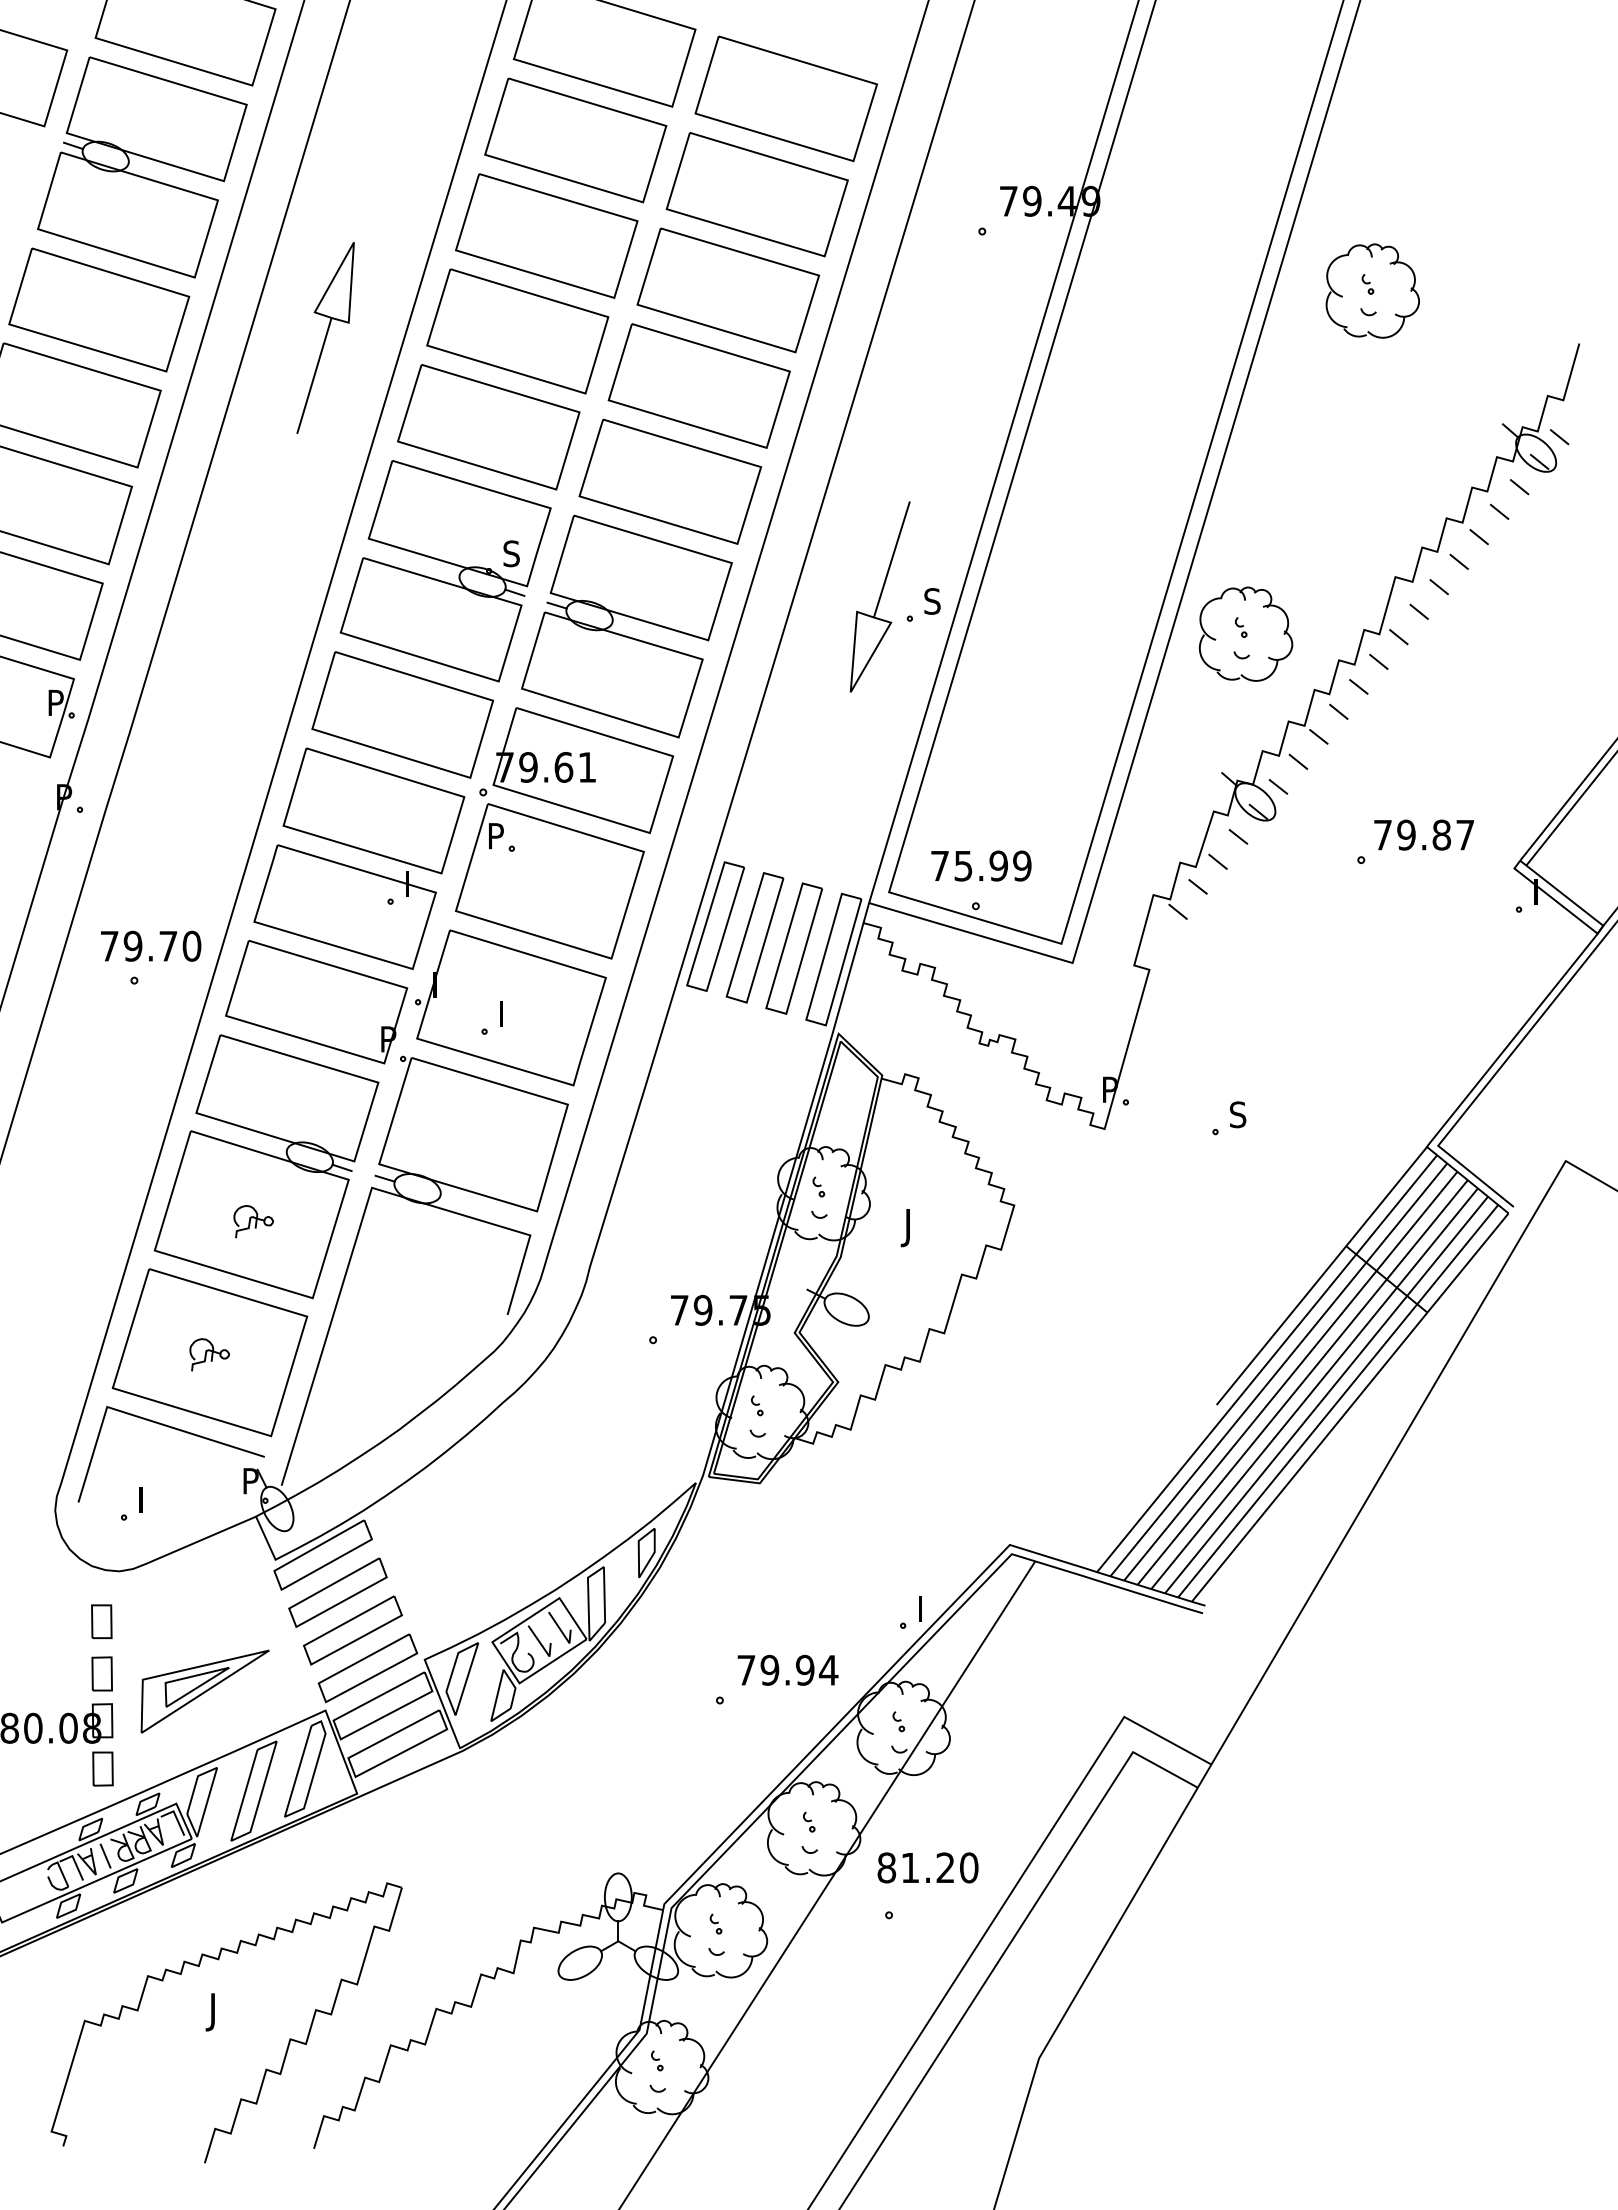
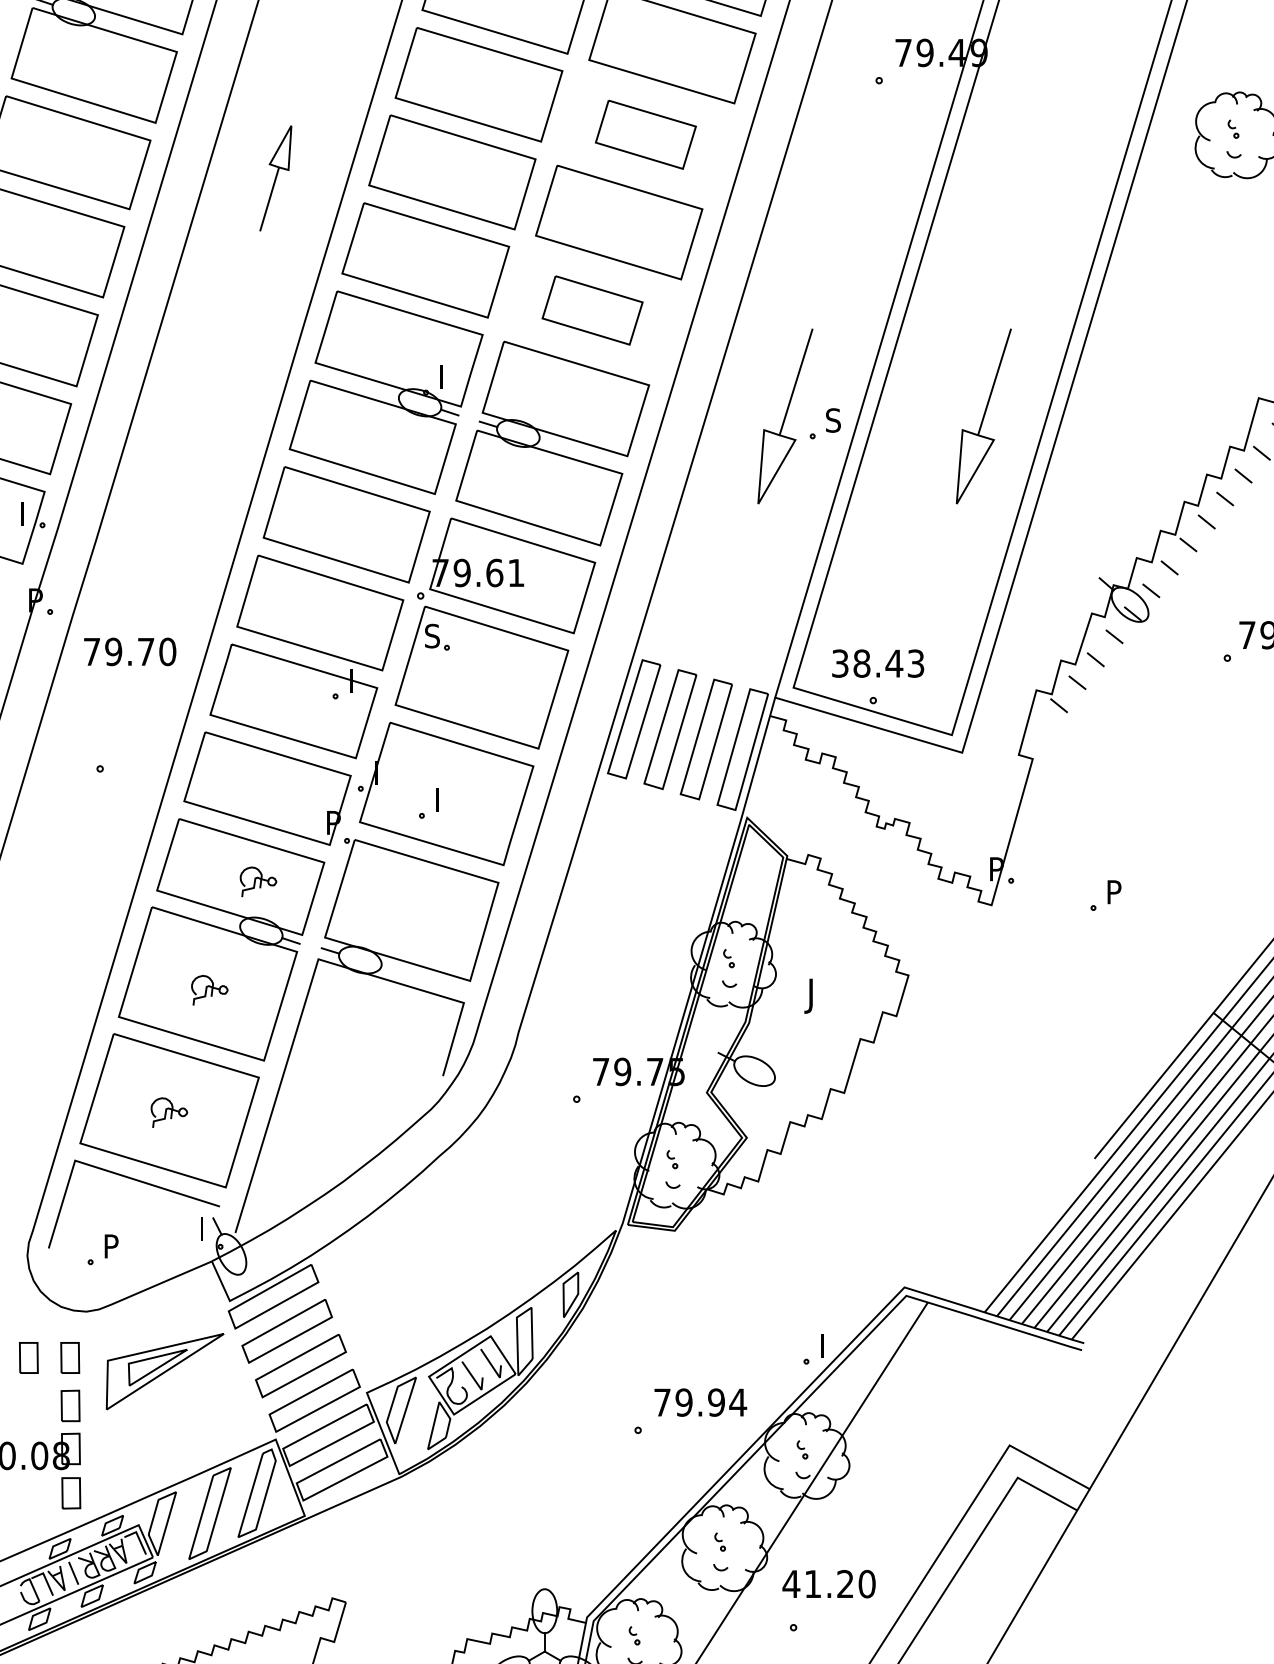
part: (728, 290) -> (646, 134), size x0.6
part: (325, 337) -> (275, 178), size x0.6
part: (670, 481) -> (592, 310), size x0.6
text: (511, 553) -> (446, 376), S -> I
part: (1095, 596) -> (983, 415), added
part: (1245, 633) -> (1121, 449), removed
text: (55, 702) -> (27, 513), P -> I
text: (496, 835) -> (432, 635), P -> S
text: (981, 865) -> (878, 663), 75.99 -> 38.43
text: (151, 945) -> (130, 651), moved
part: (306, 1103) -> (258, 881), added
text: (1238, 1114) -> (1114, 891), S -> P
text: (250, 1481) -> (206, 1229), P -> I
text: (146, 1500) -> (111, 1246), I -> P
part: (56, 1621) -> (28, 1357), added
part: (204, 1691) -> (164, 1371), moved
text: (886, 1867) -> (791, 1583), 81.20 -> 41.20

